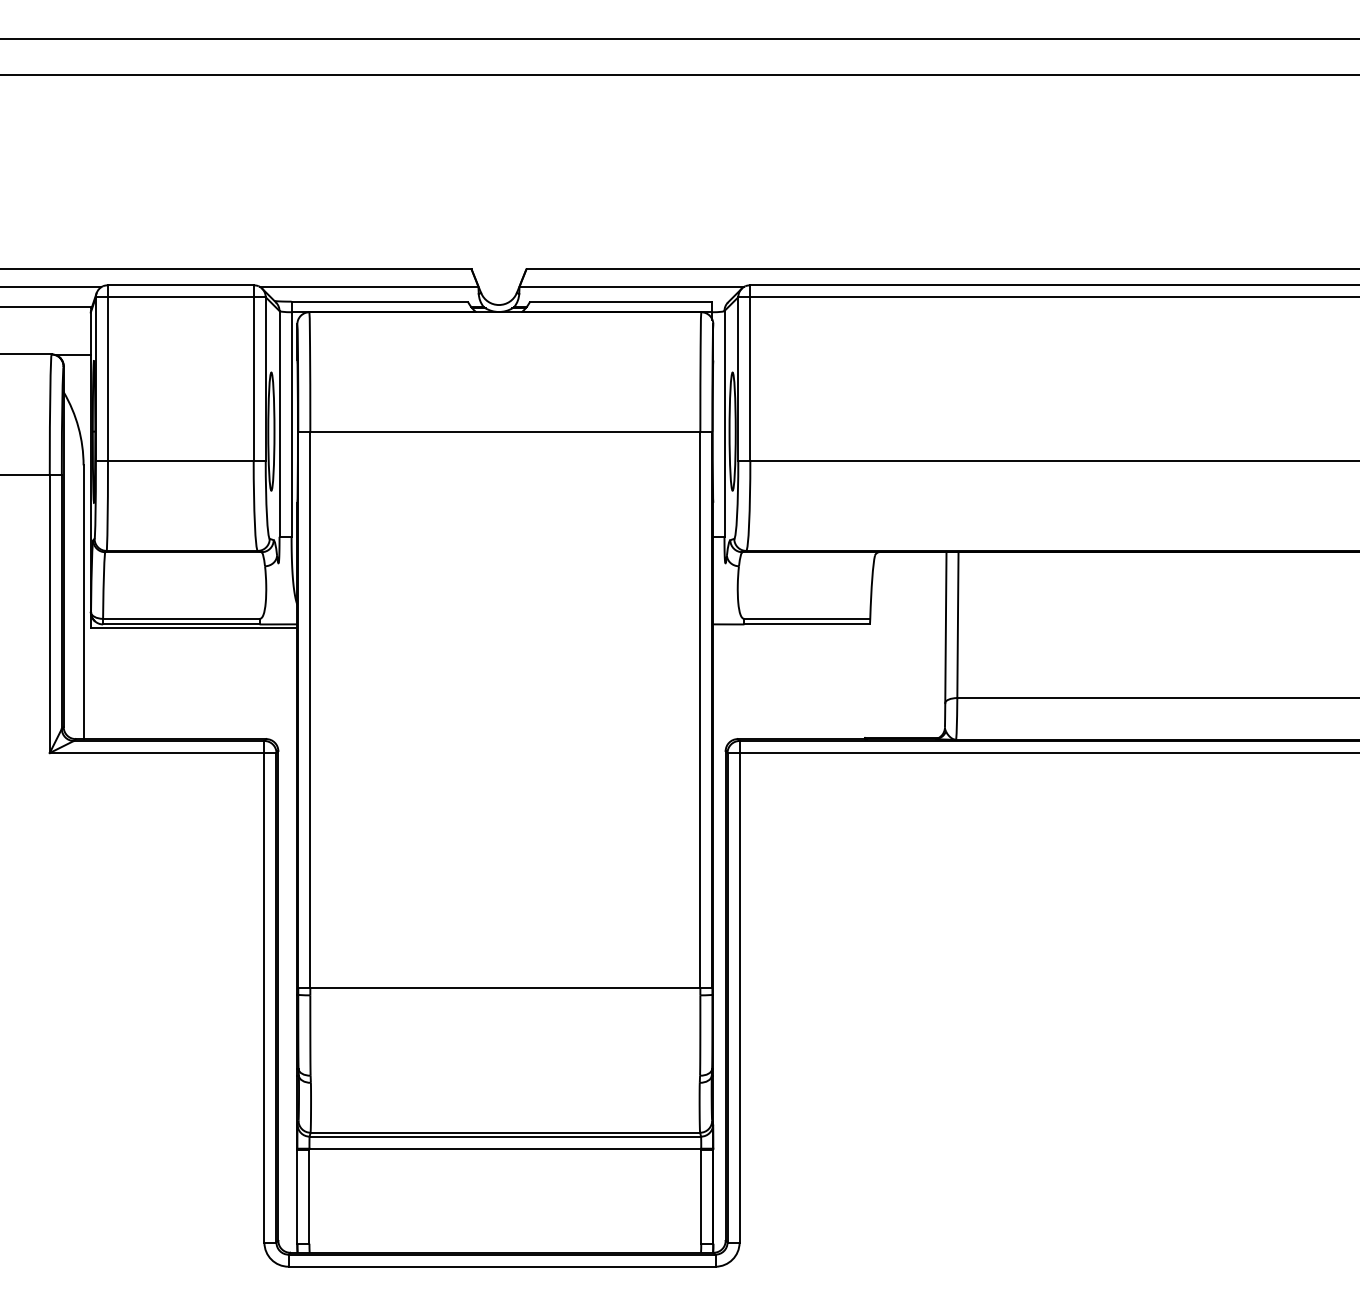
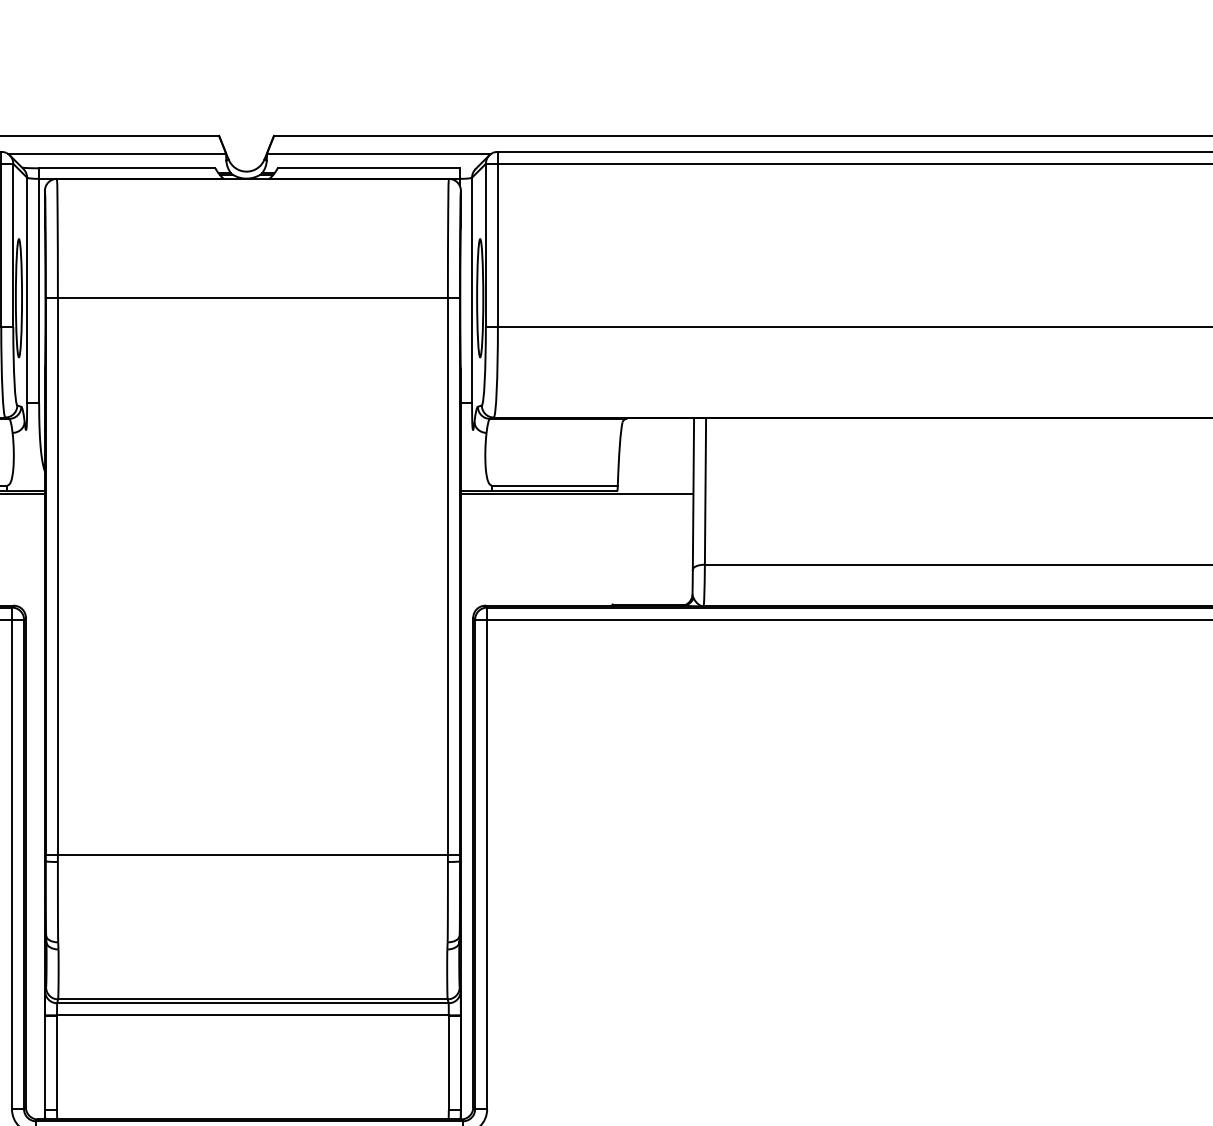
line: (829, 627) -> (577, 494), added

